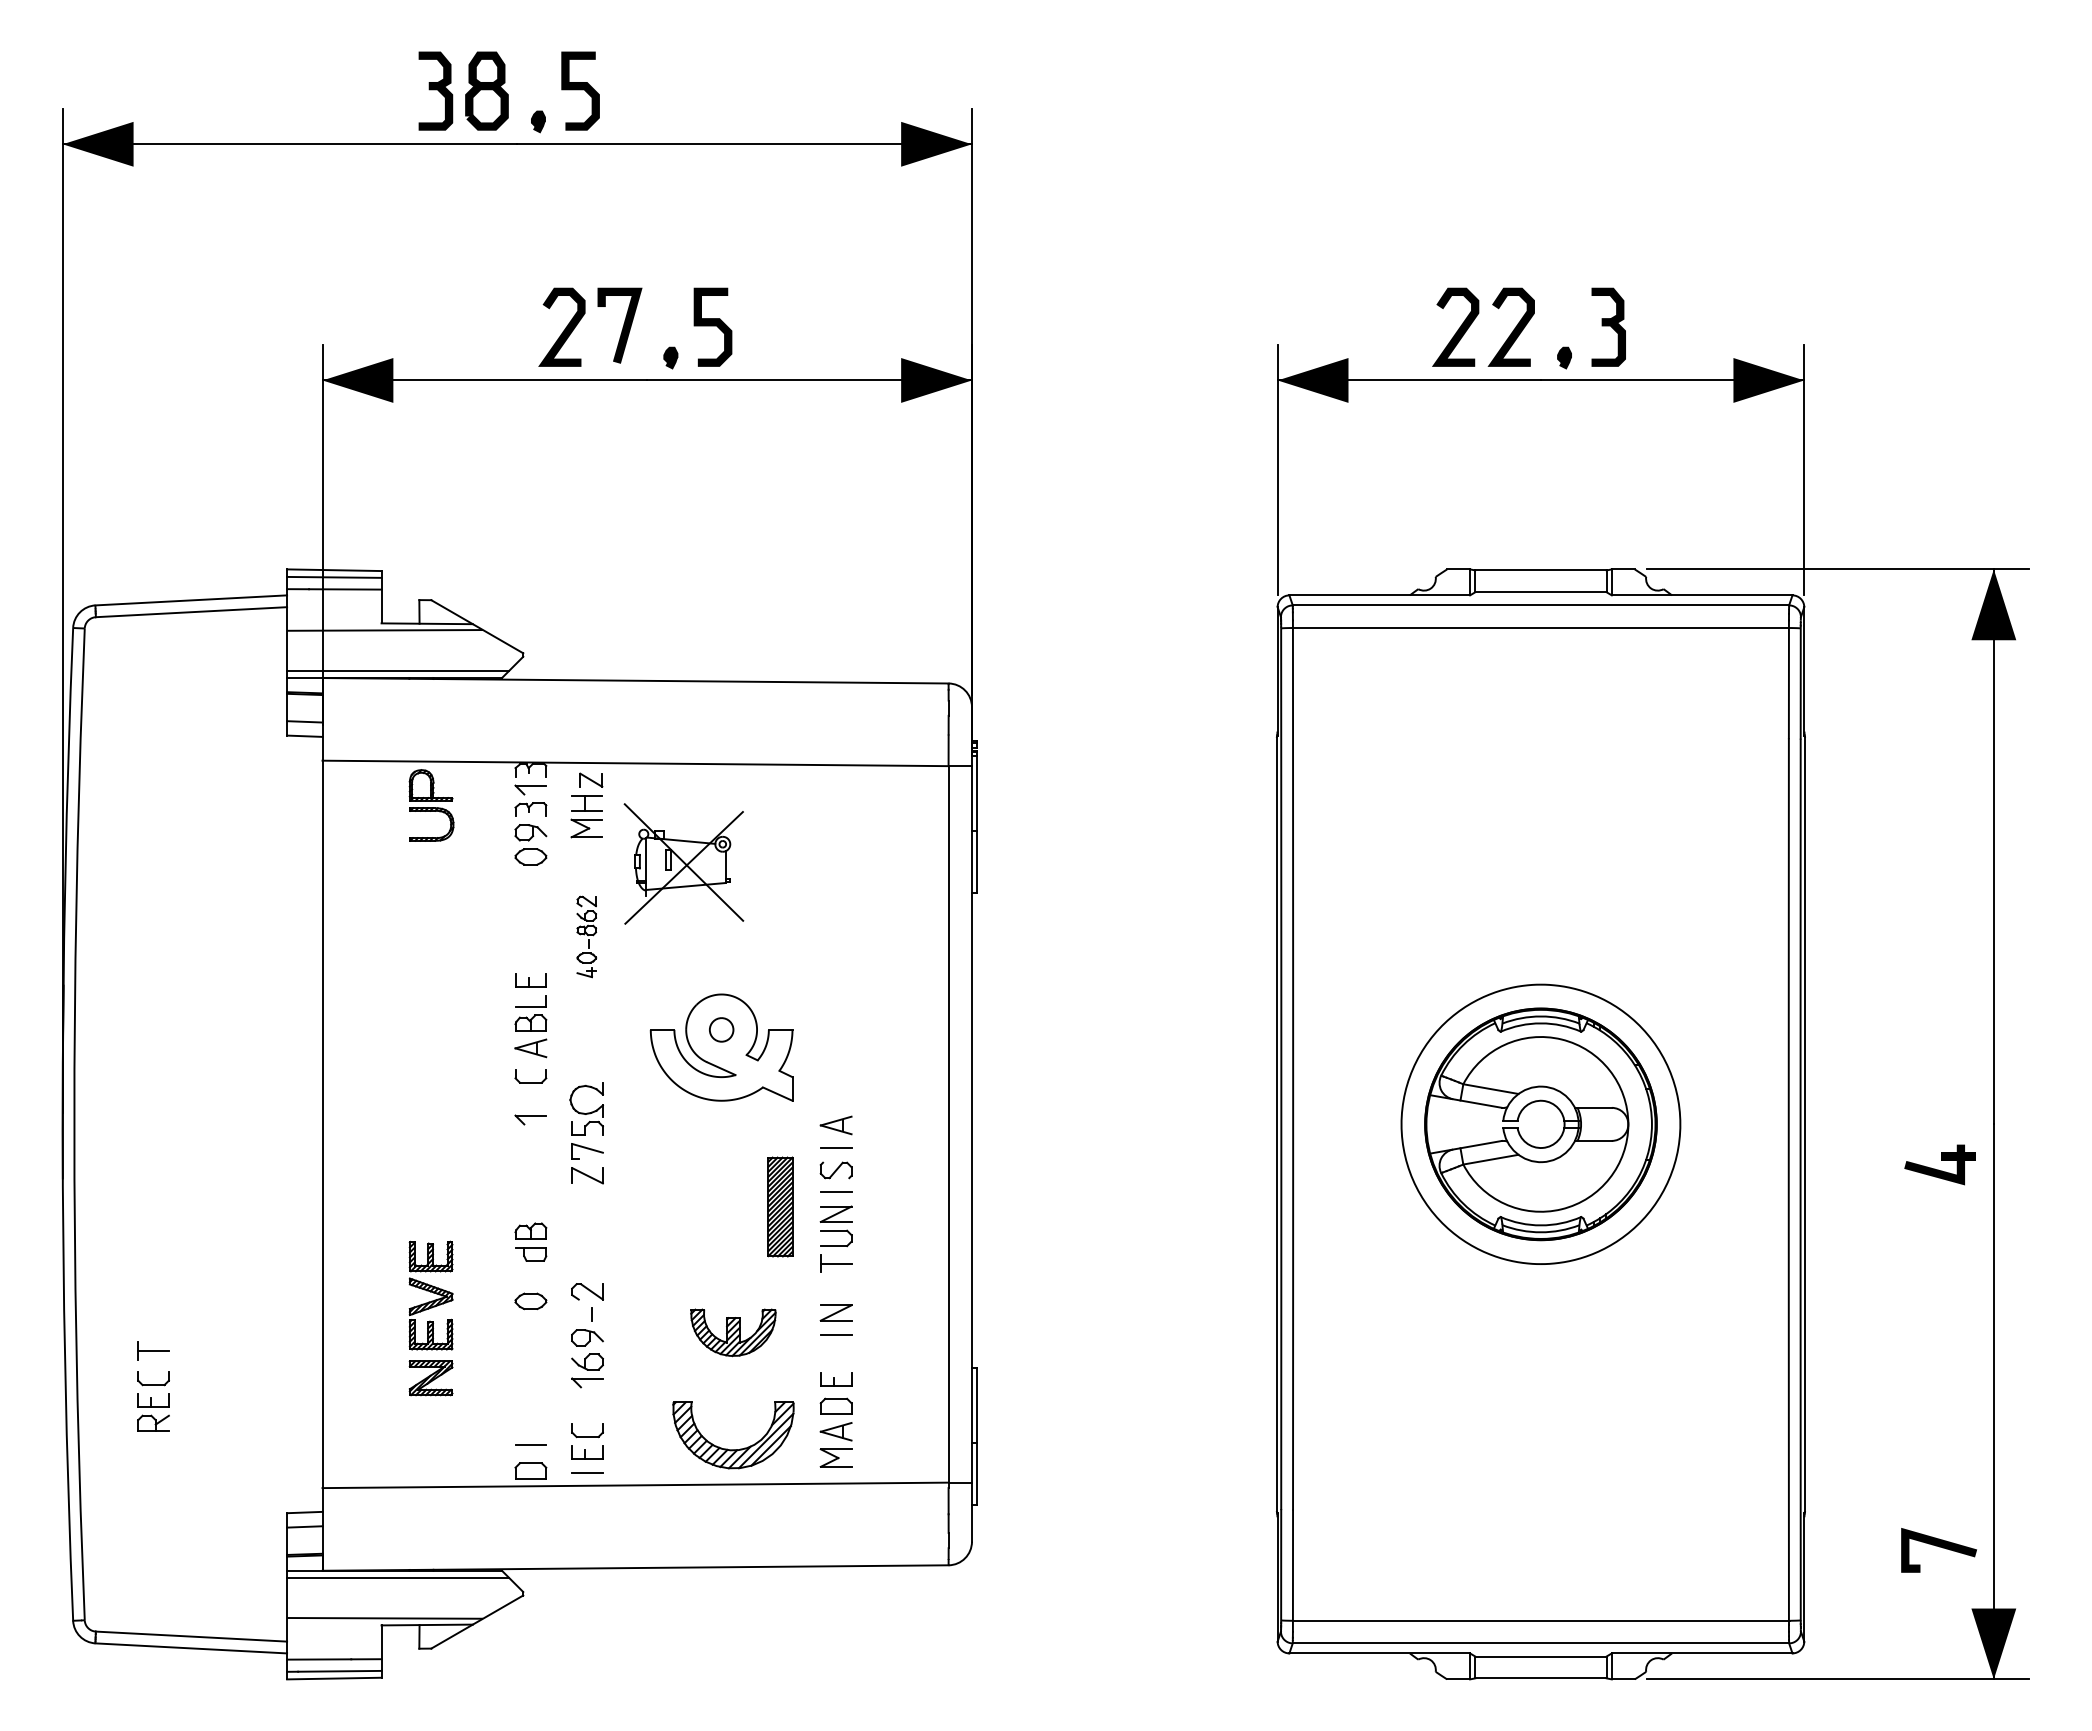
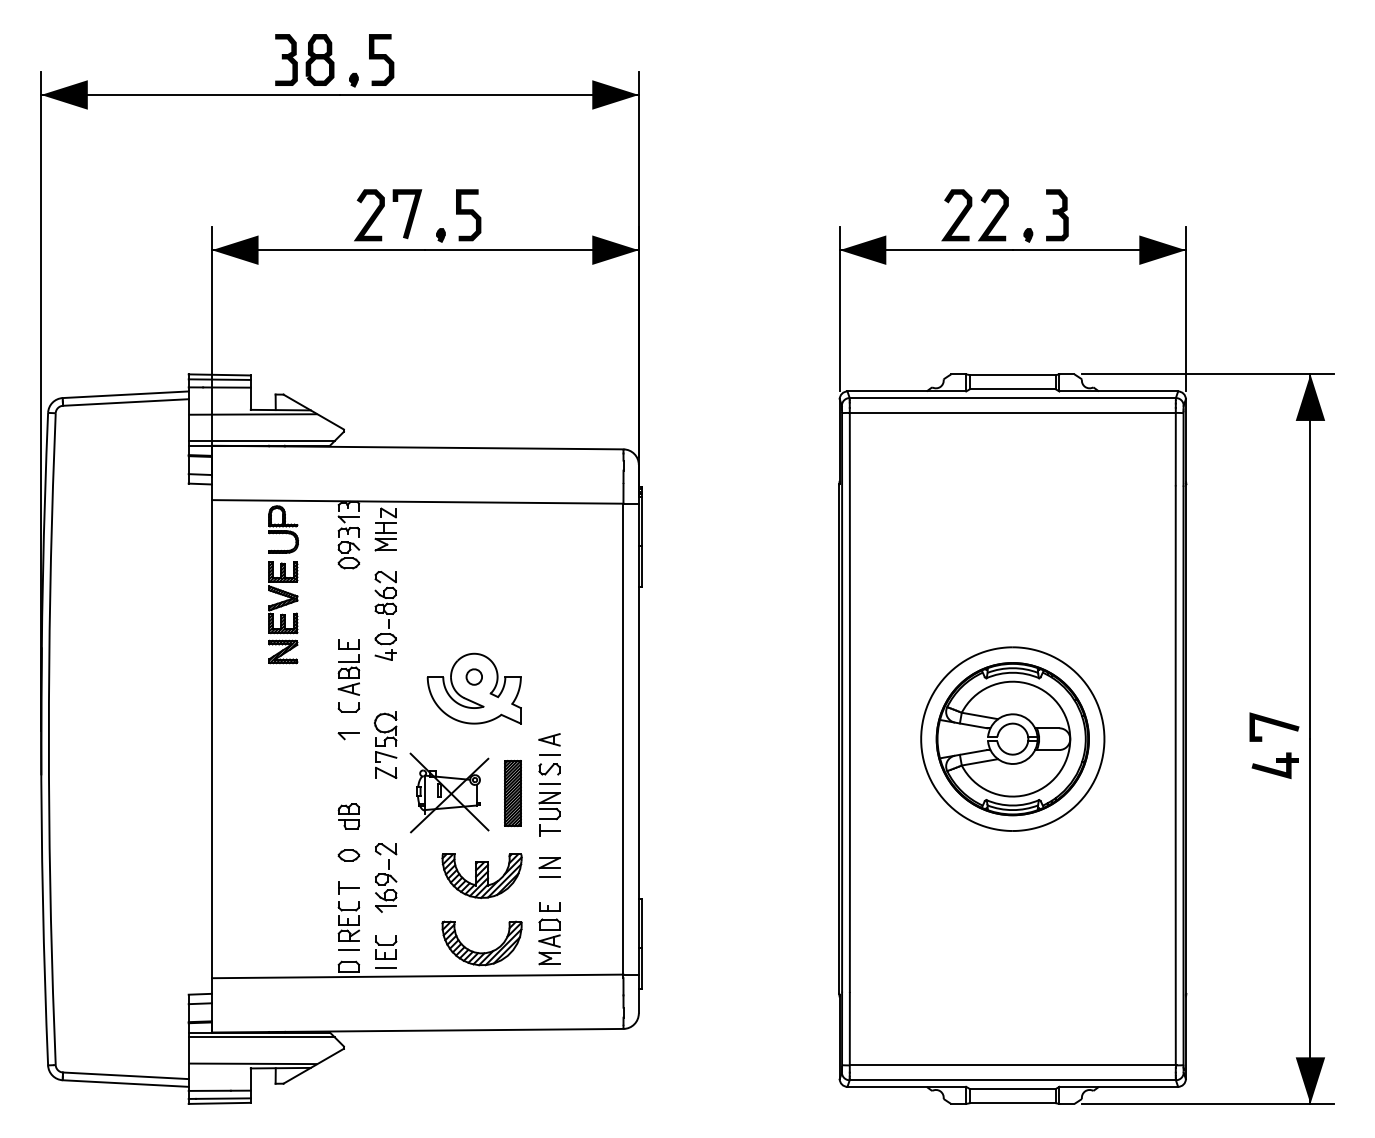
part: (683, 863) -> (449, 792), moved
part: (586, 936) -> (385, 615), size x1.67
part: (431, 1318) -> (283, 612), moved
part: (732, 1331) -> (481, 875), size x1.43
part: (152, 1386) -> (348, 911), moved
line: (1940, 1547) -> (1275, 725), moved

